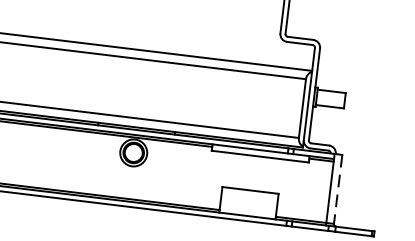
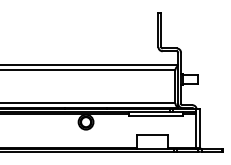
line: (338, 191) -> (200, 129), dashed -> solid

